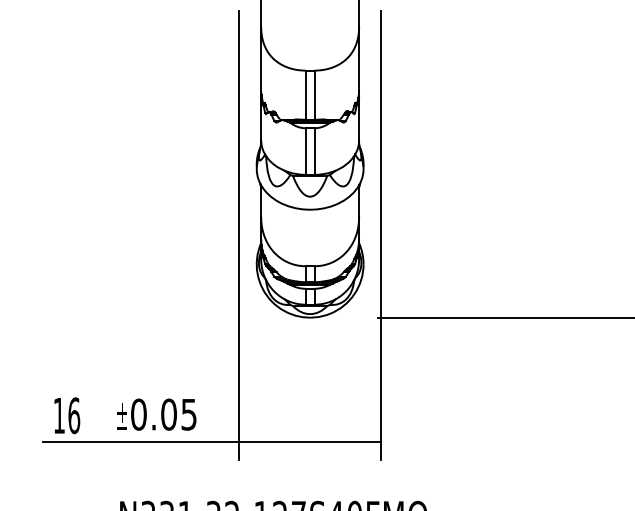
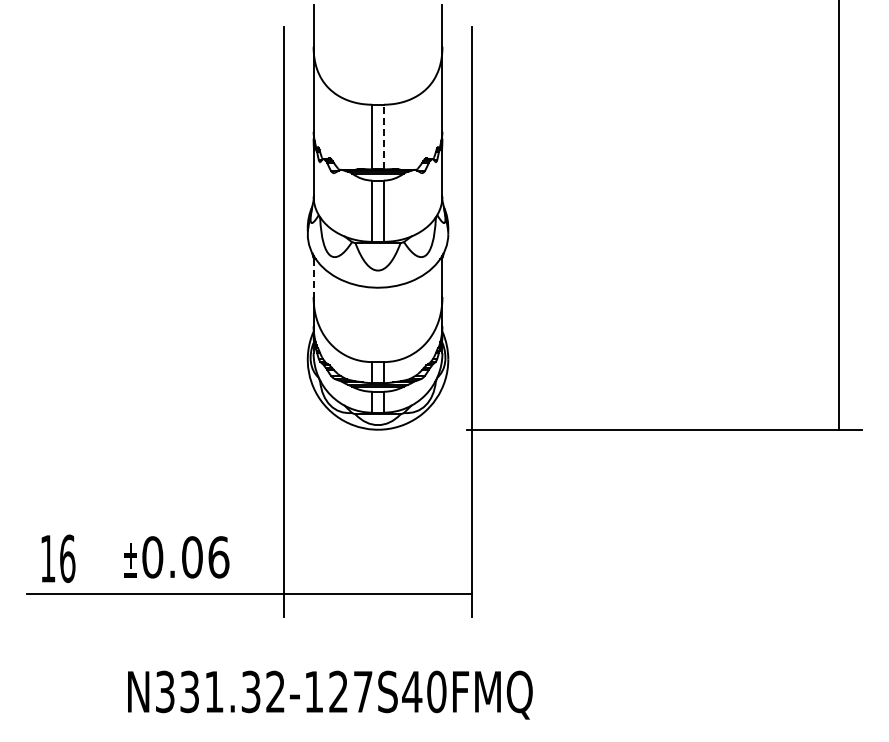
line: (314, 94) -> (383, 136), solid -> dashed
line: (261, 202) -> (313, 278), solid -> dashed
text: (188, 414) -> (218, 557), 0.05 -> 0.06

